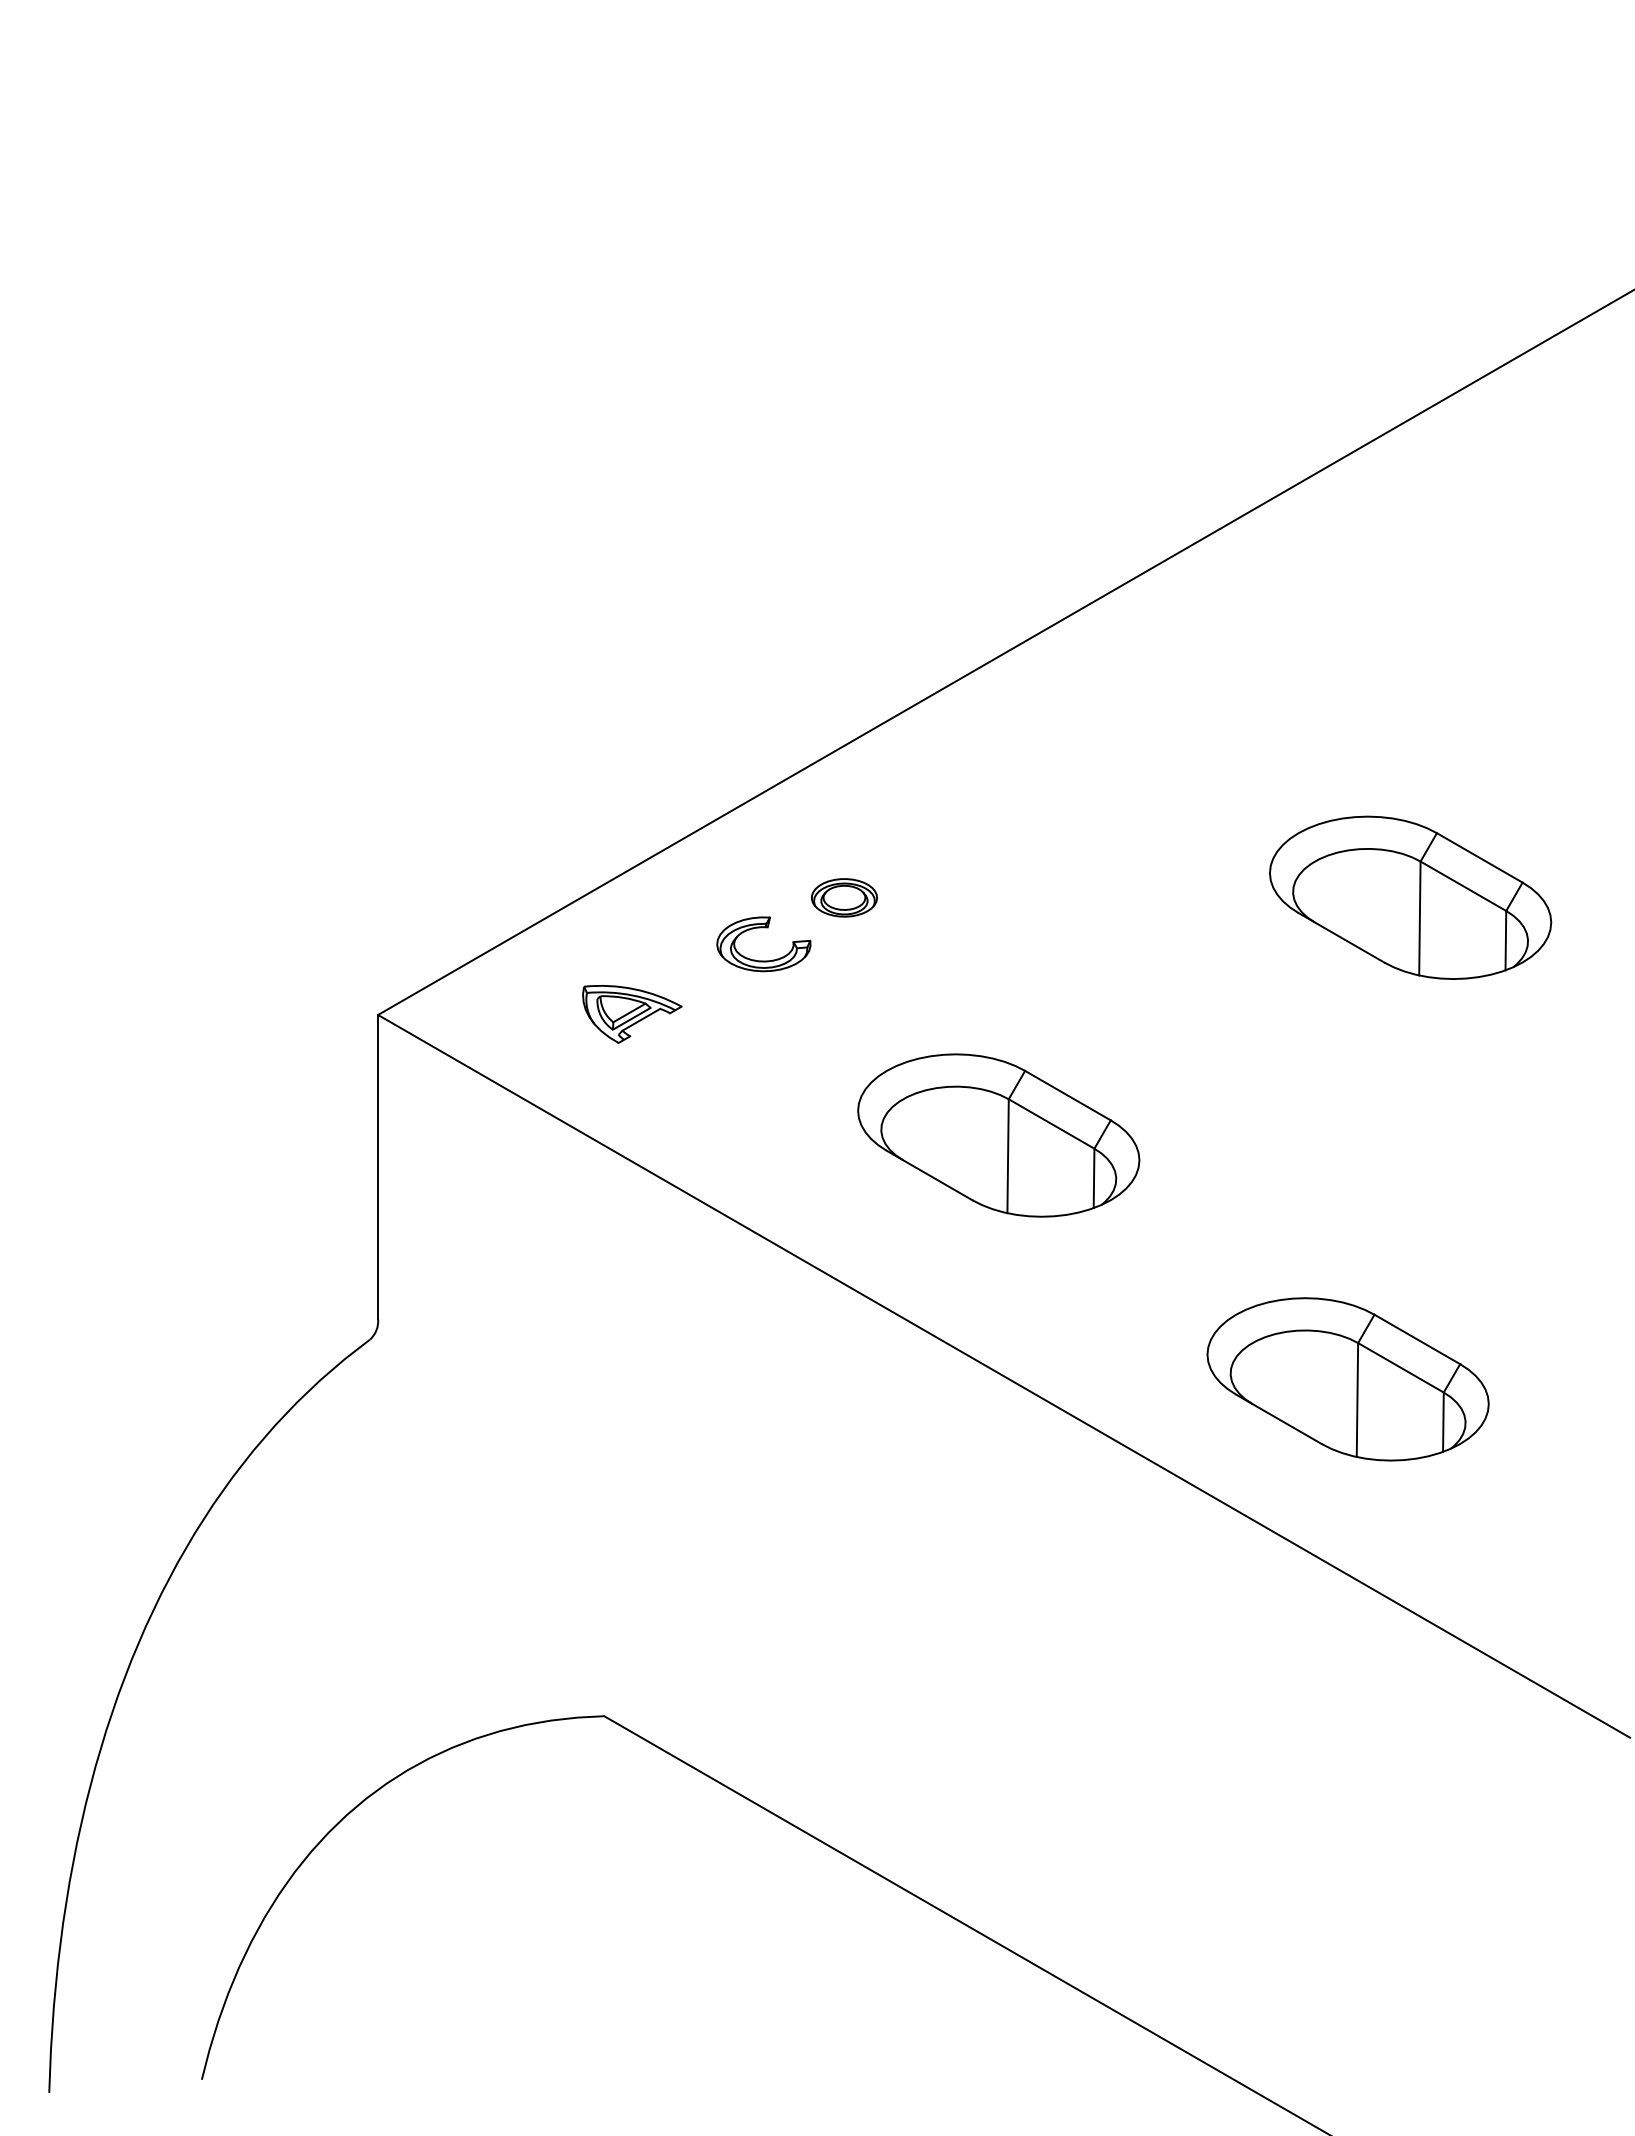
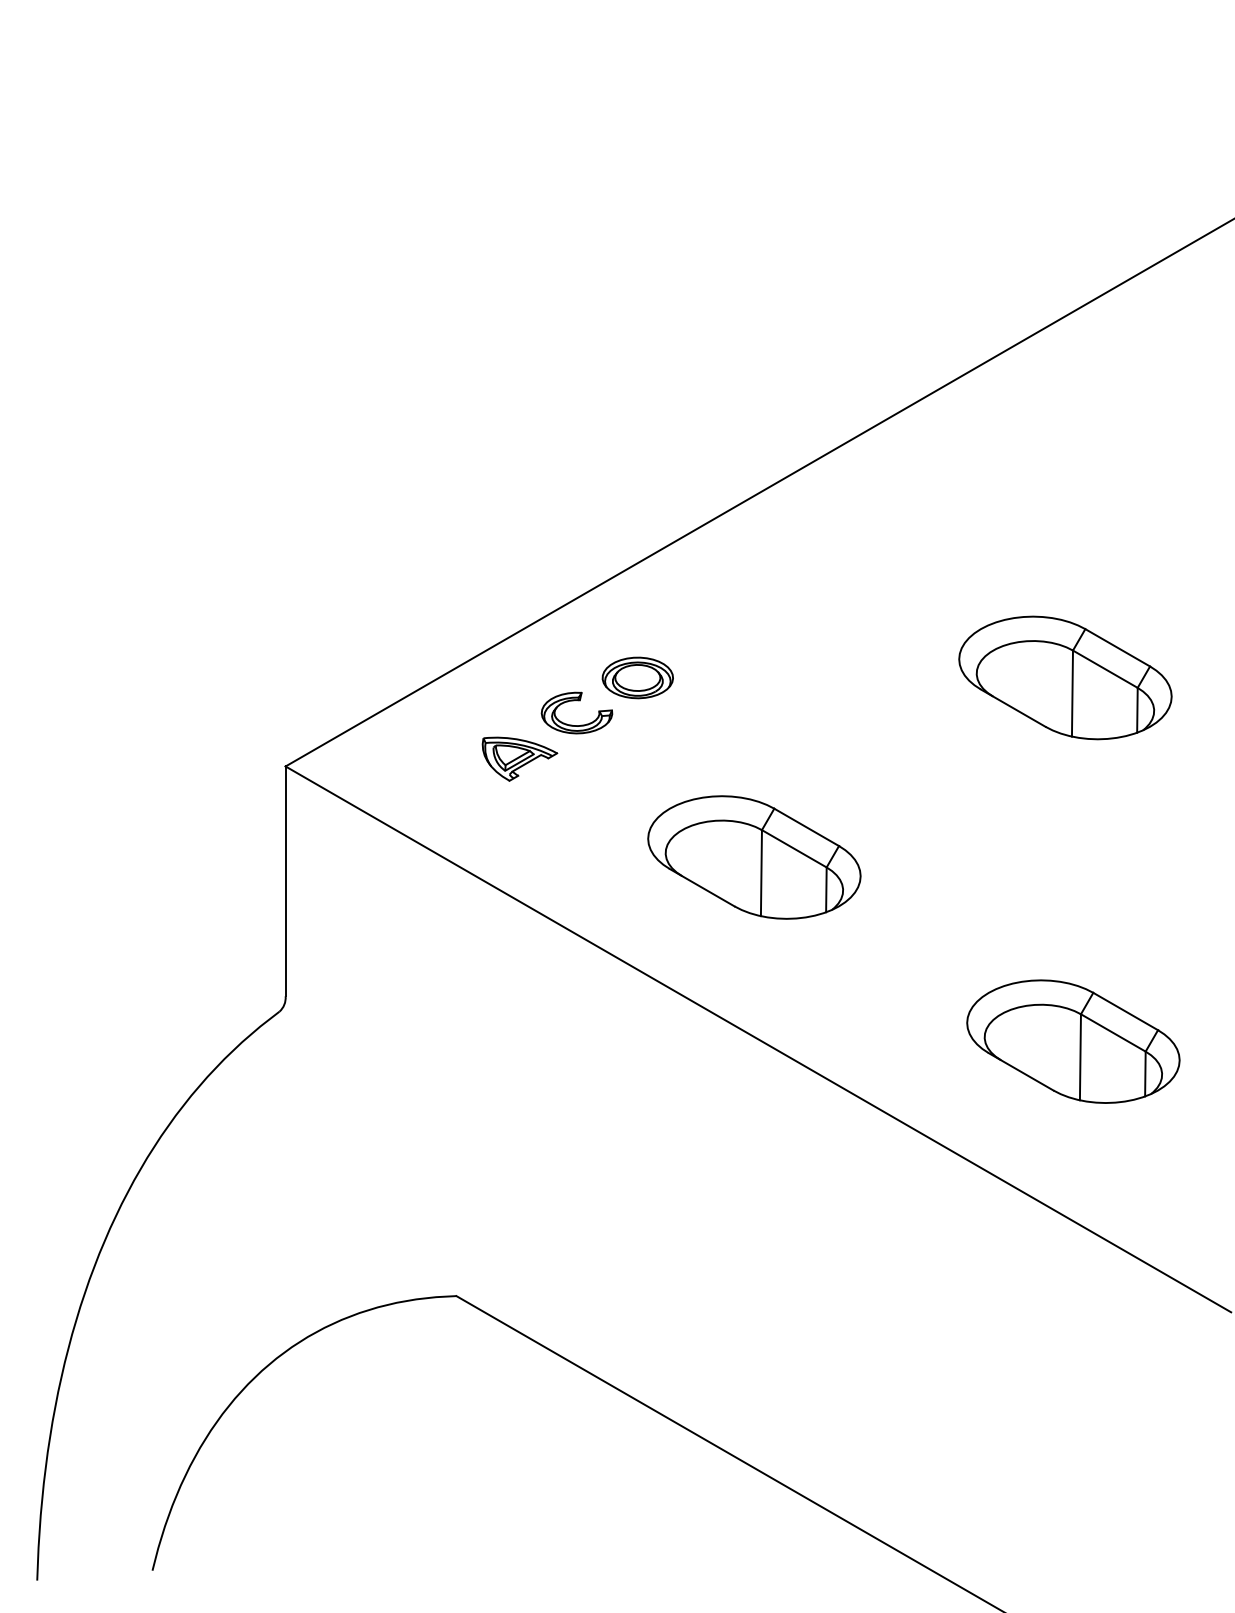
part: (844, 897) -> (637, 677), size x1.43
part: (632, 1014) -> (520, 759), moved
part: (1347, 1379) -> (1072, 1041), moved

